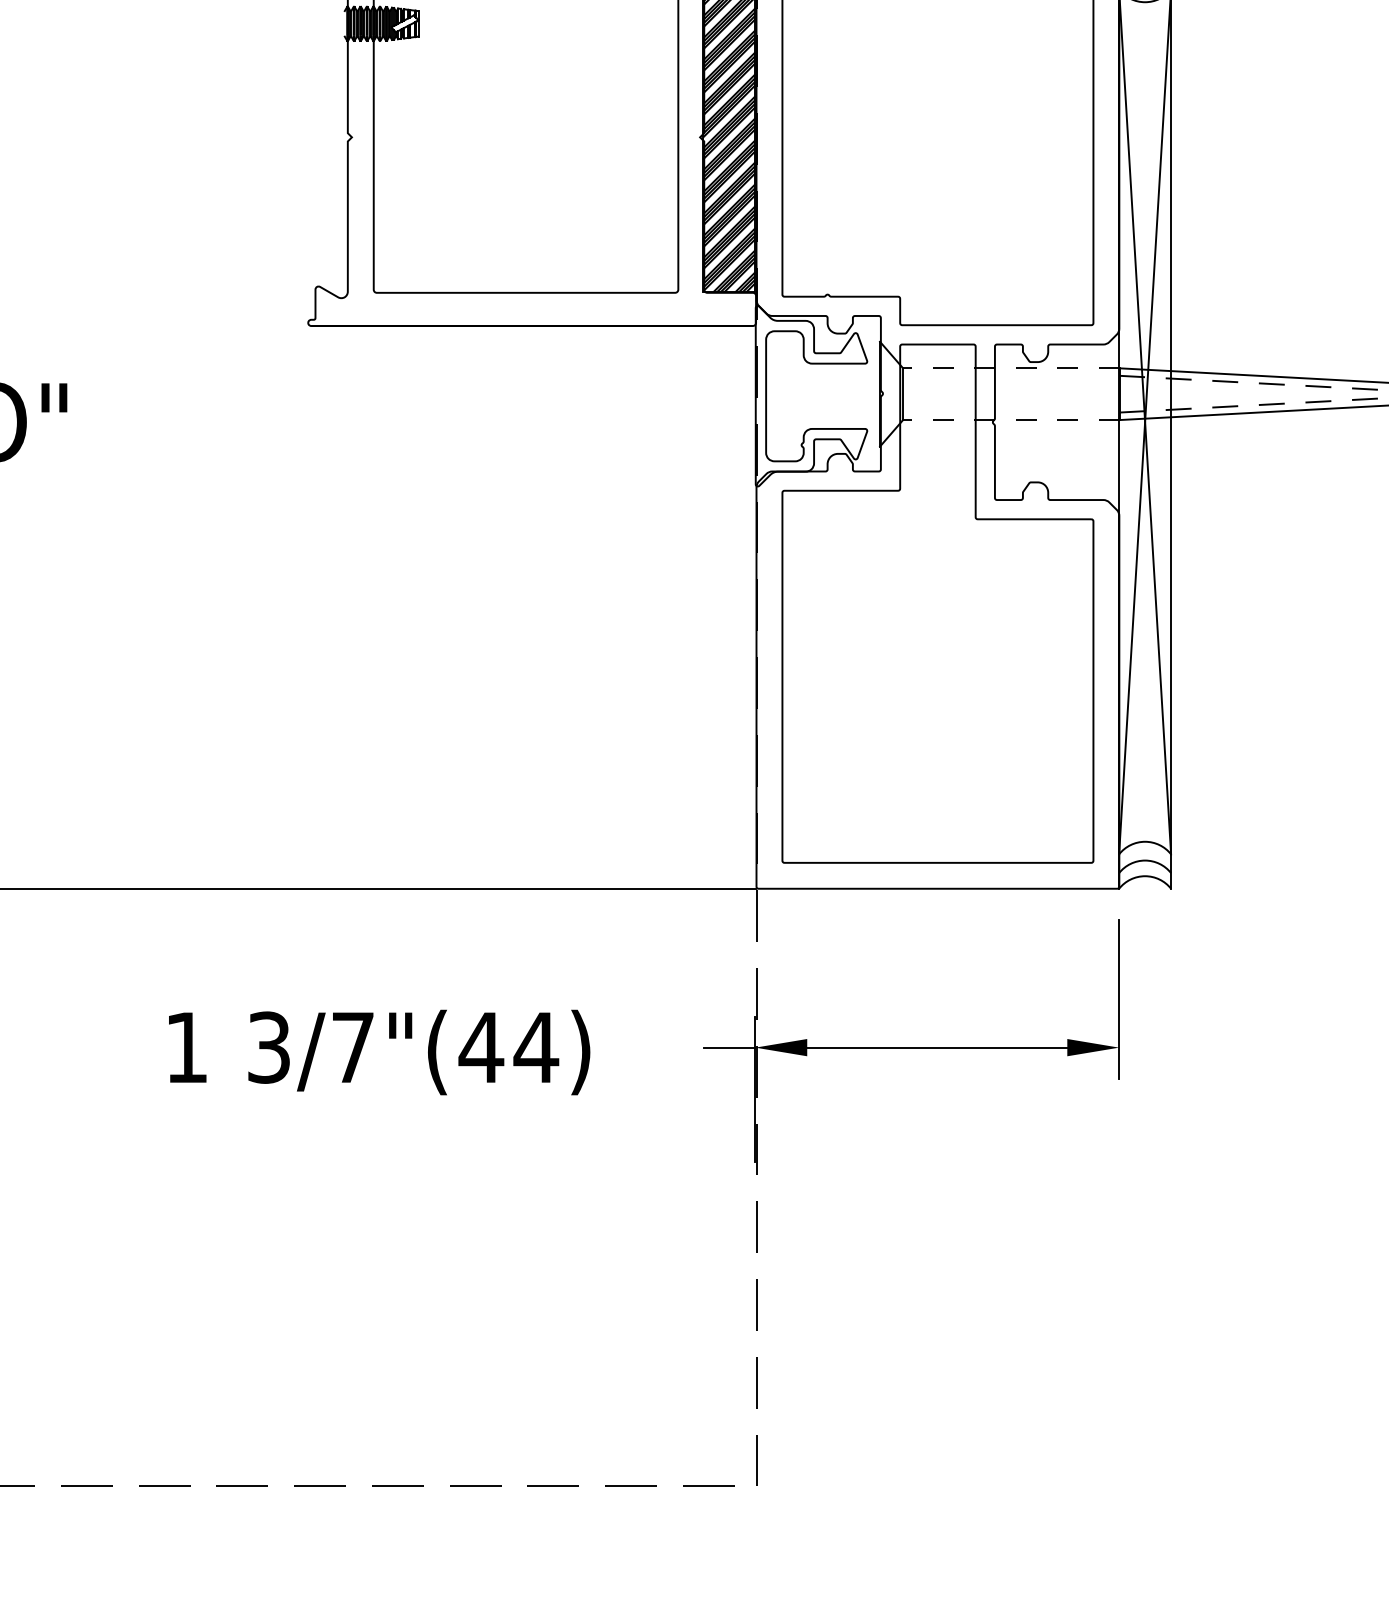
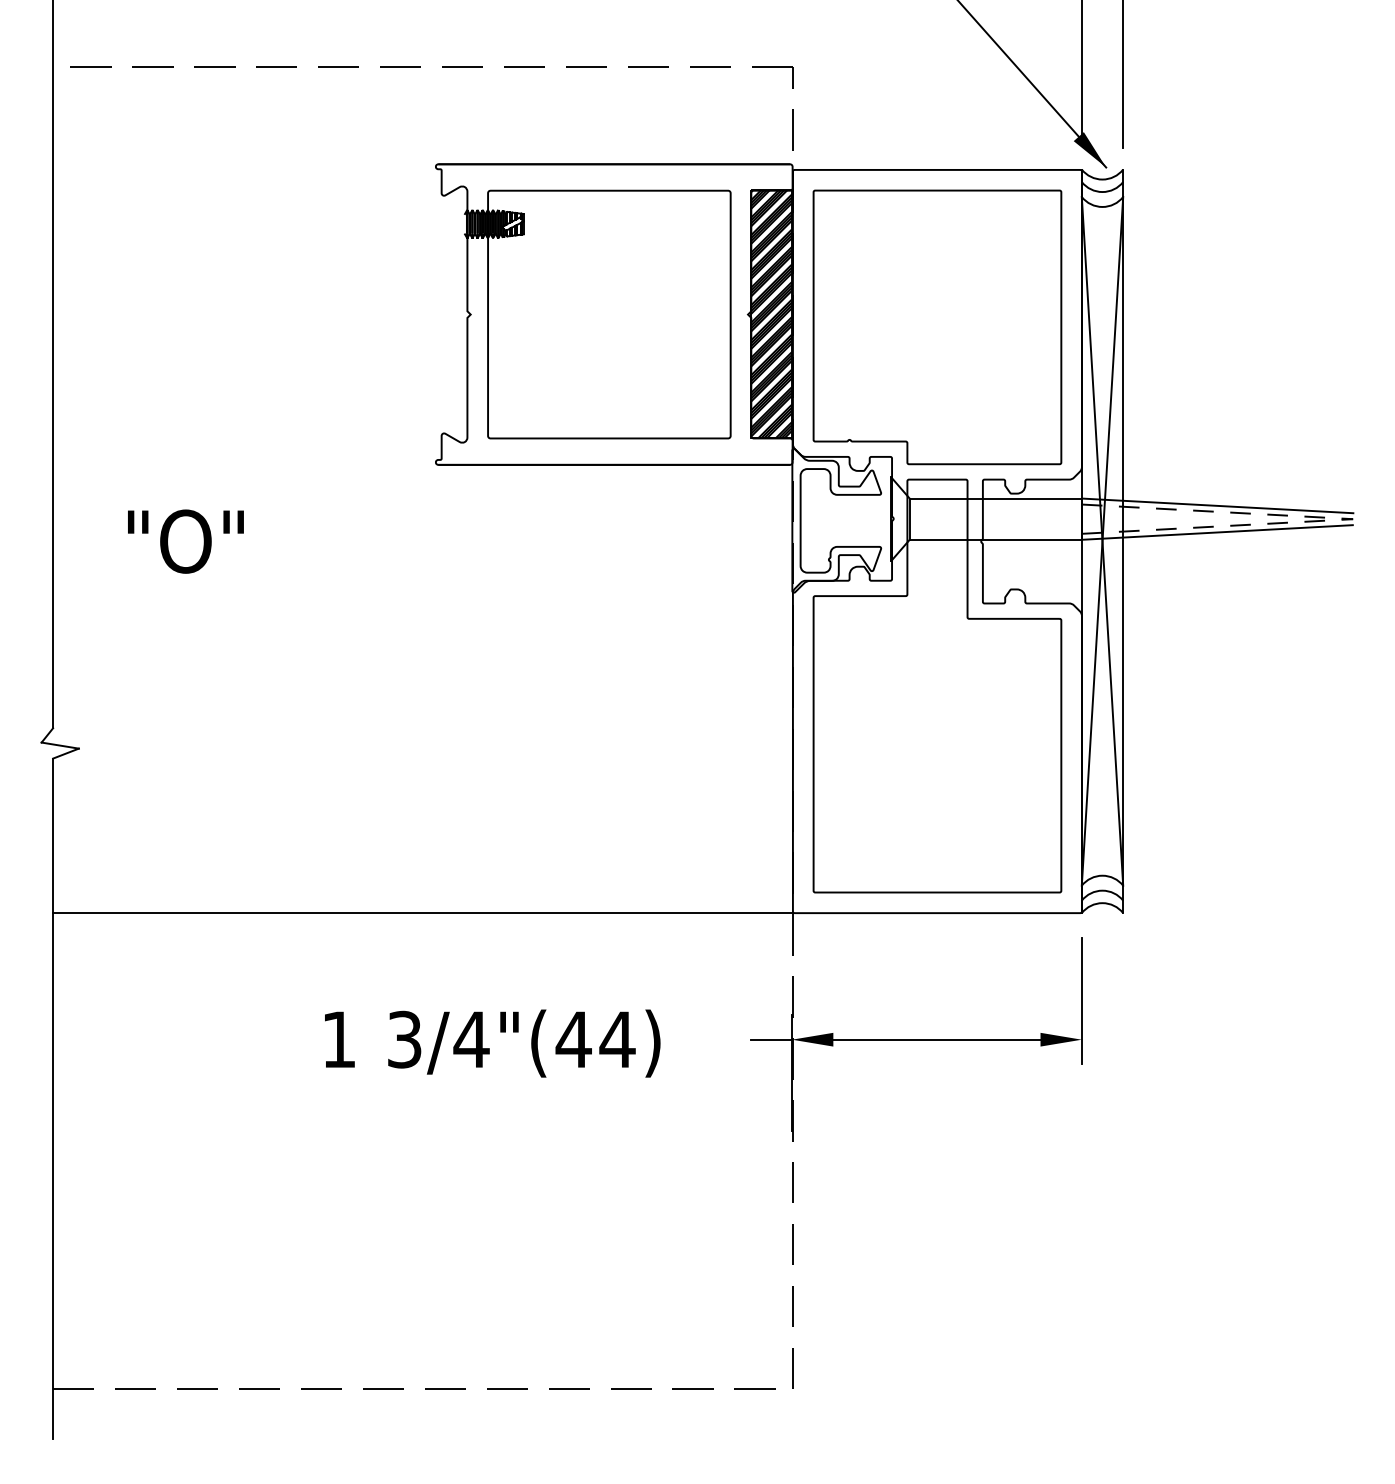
line: (1010, 368) -> (995, 498), dashed -> solid
line: (1010, 419) -> (995, 539), dashed -> solid
text: (352, 1047) -> (471, 1039), 3/7"(44) -> 3/4"(44)

